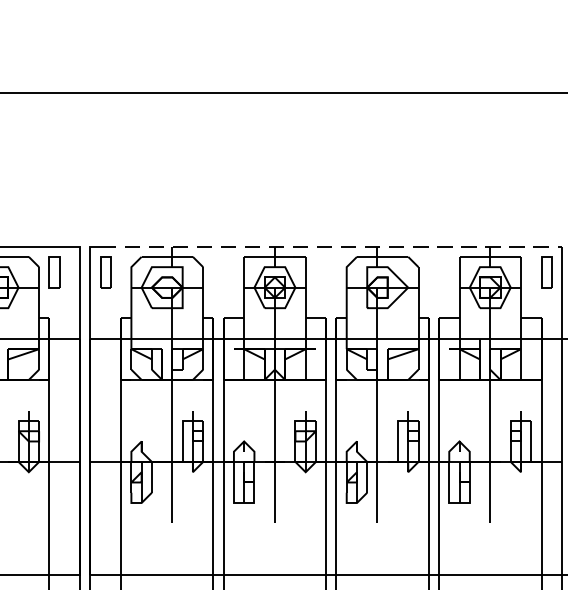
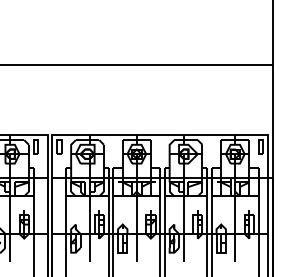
line: (337, 246) -> (165, 135), dashed -> solid

